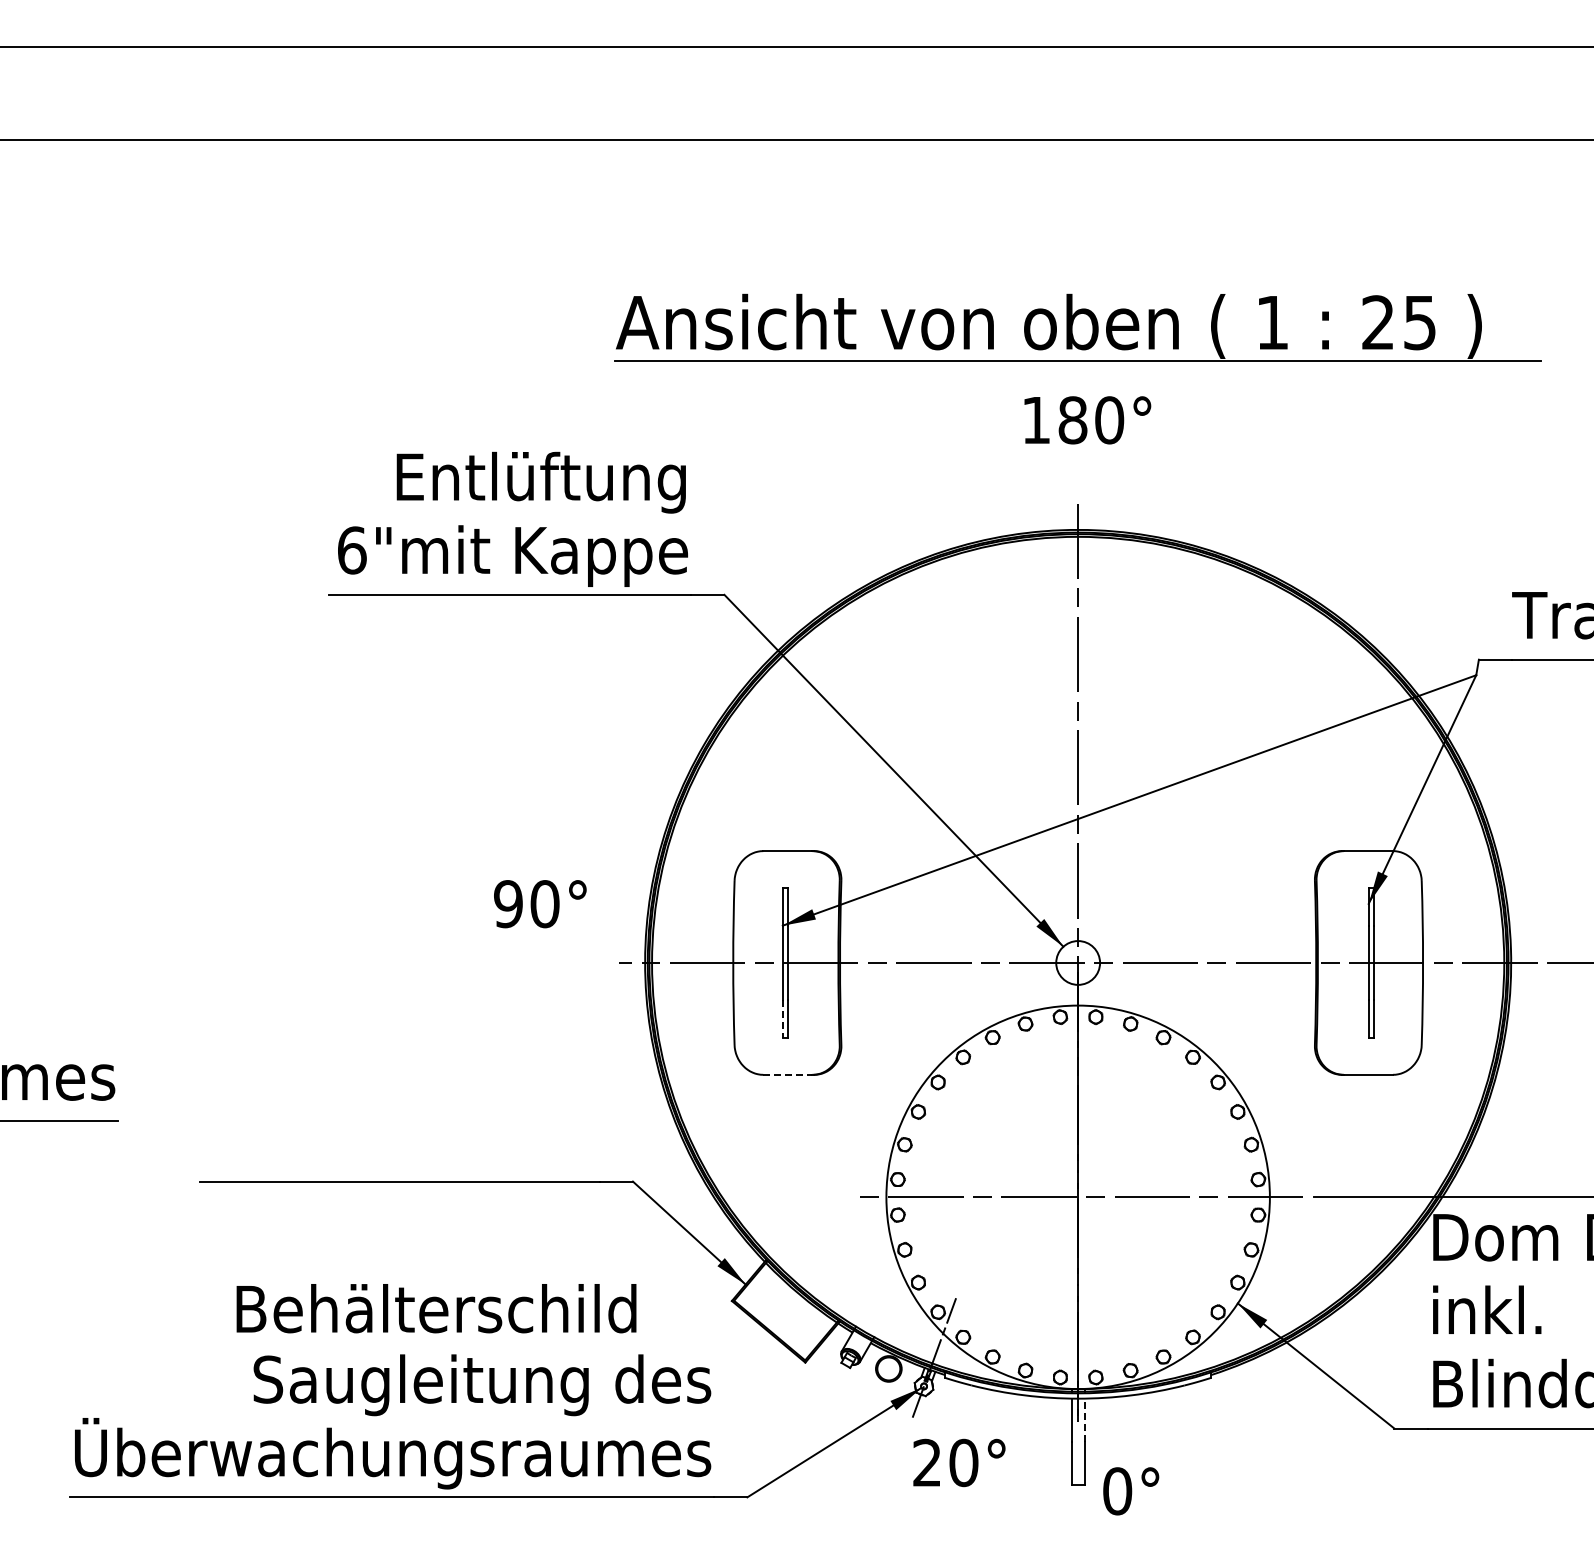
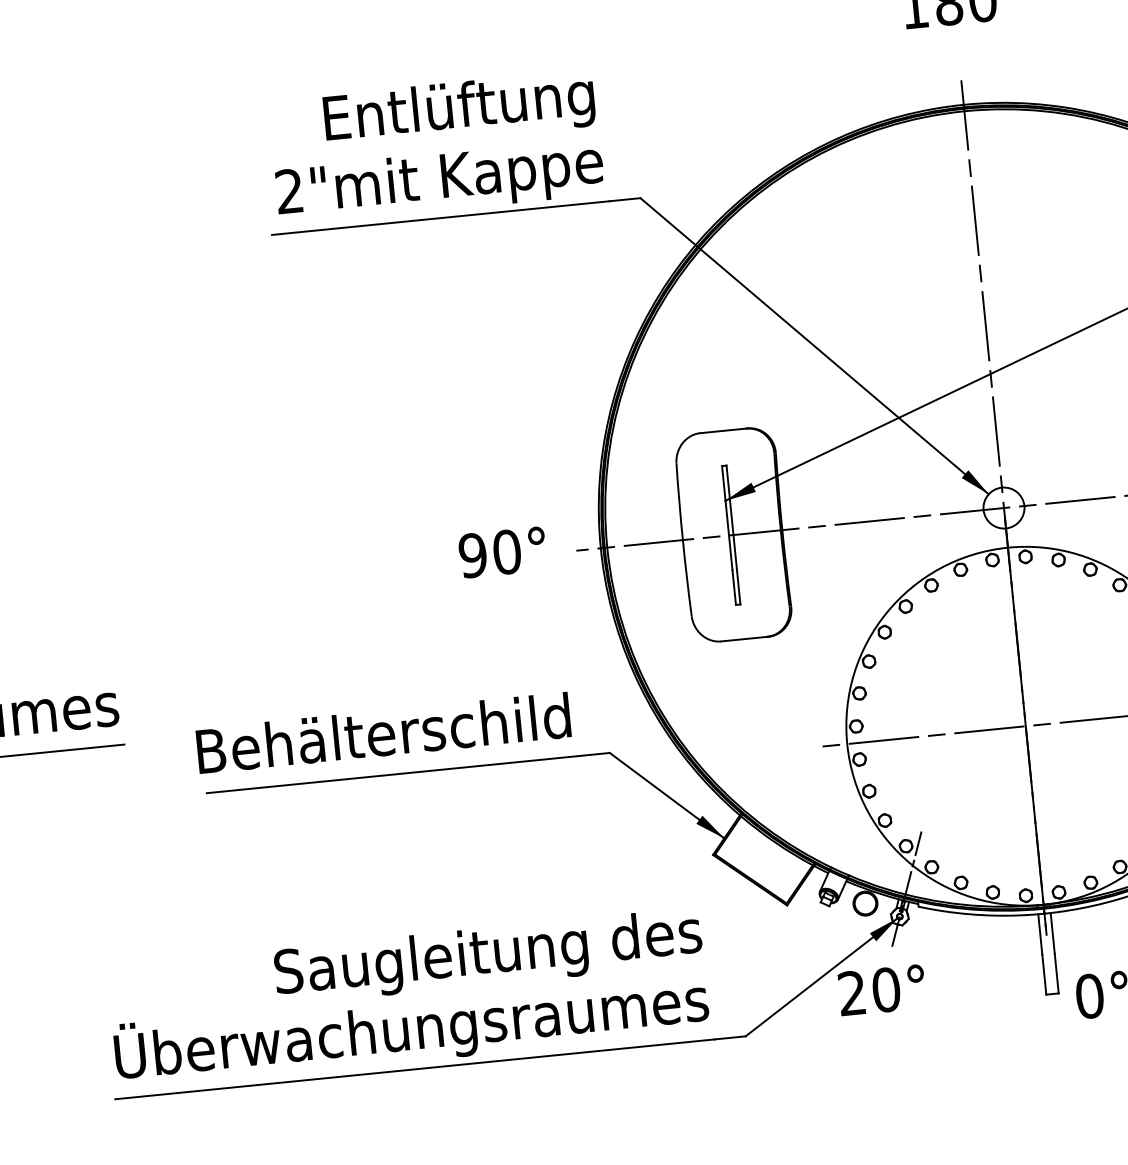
text: (352, 550) -> (290, 191), 6" -> 2"
text: (540, 904) -> (502, 552), moved
line: (782, 1018) -> (733, 587), dashed -> solid
line: (787, 1074) -> (743, 638), dashed -> solid
text: (436, 1308) -> (383, 733), moved
line: (1084, 1420) -> (1052, 933), dashed -> solid
text: (959, 1462) -> (882, 989), moved

